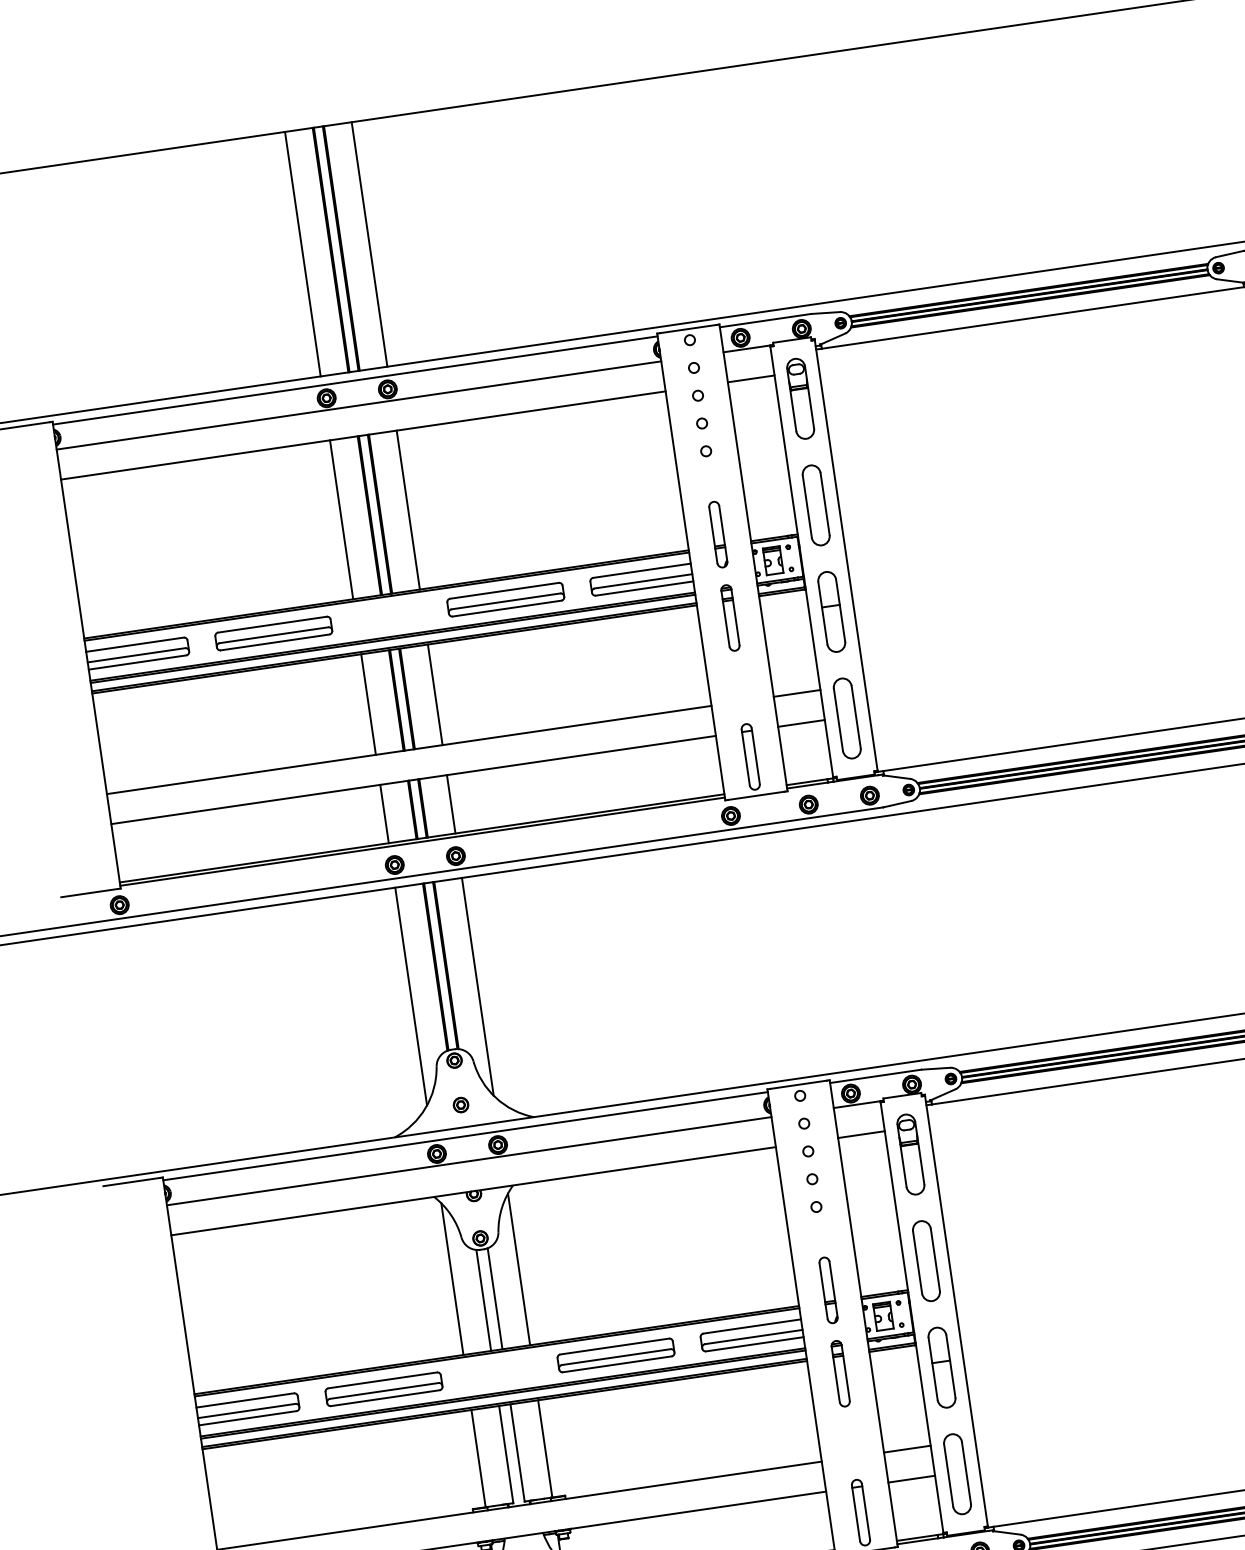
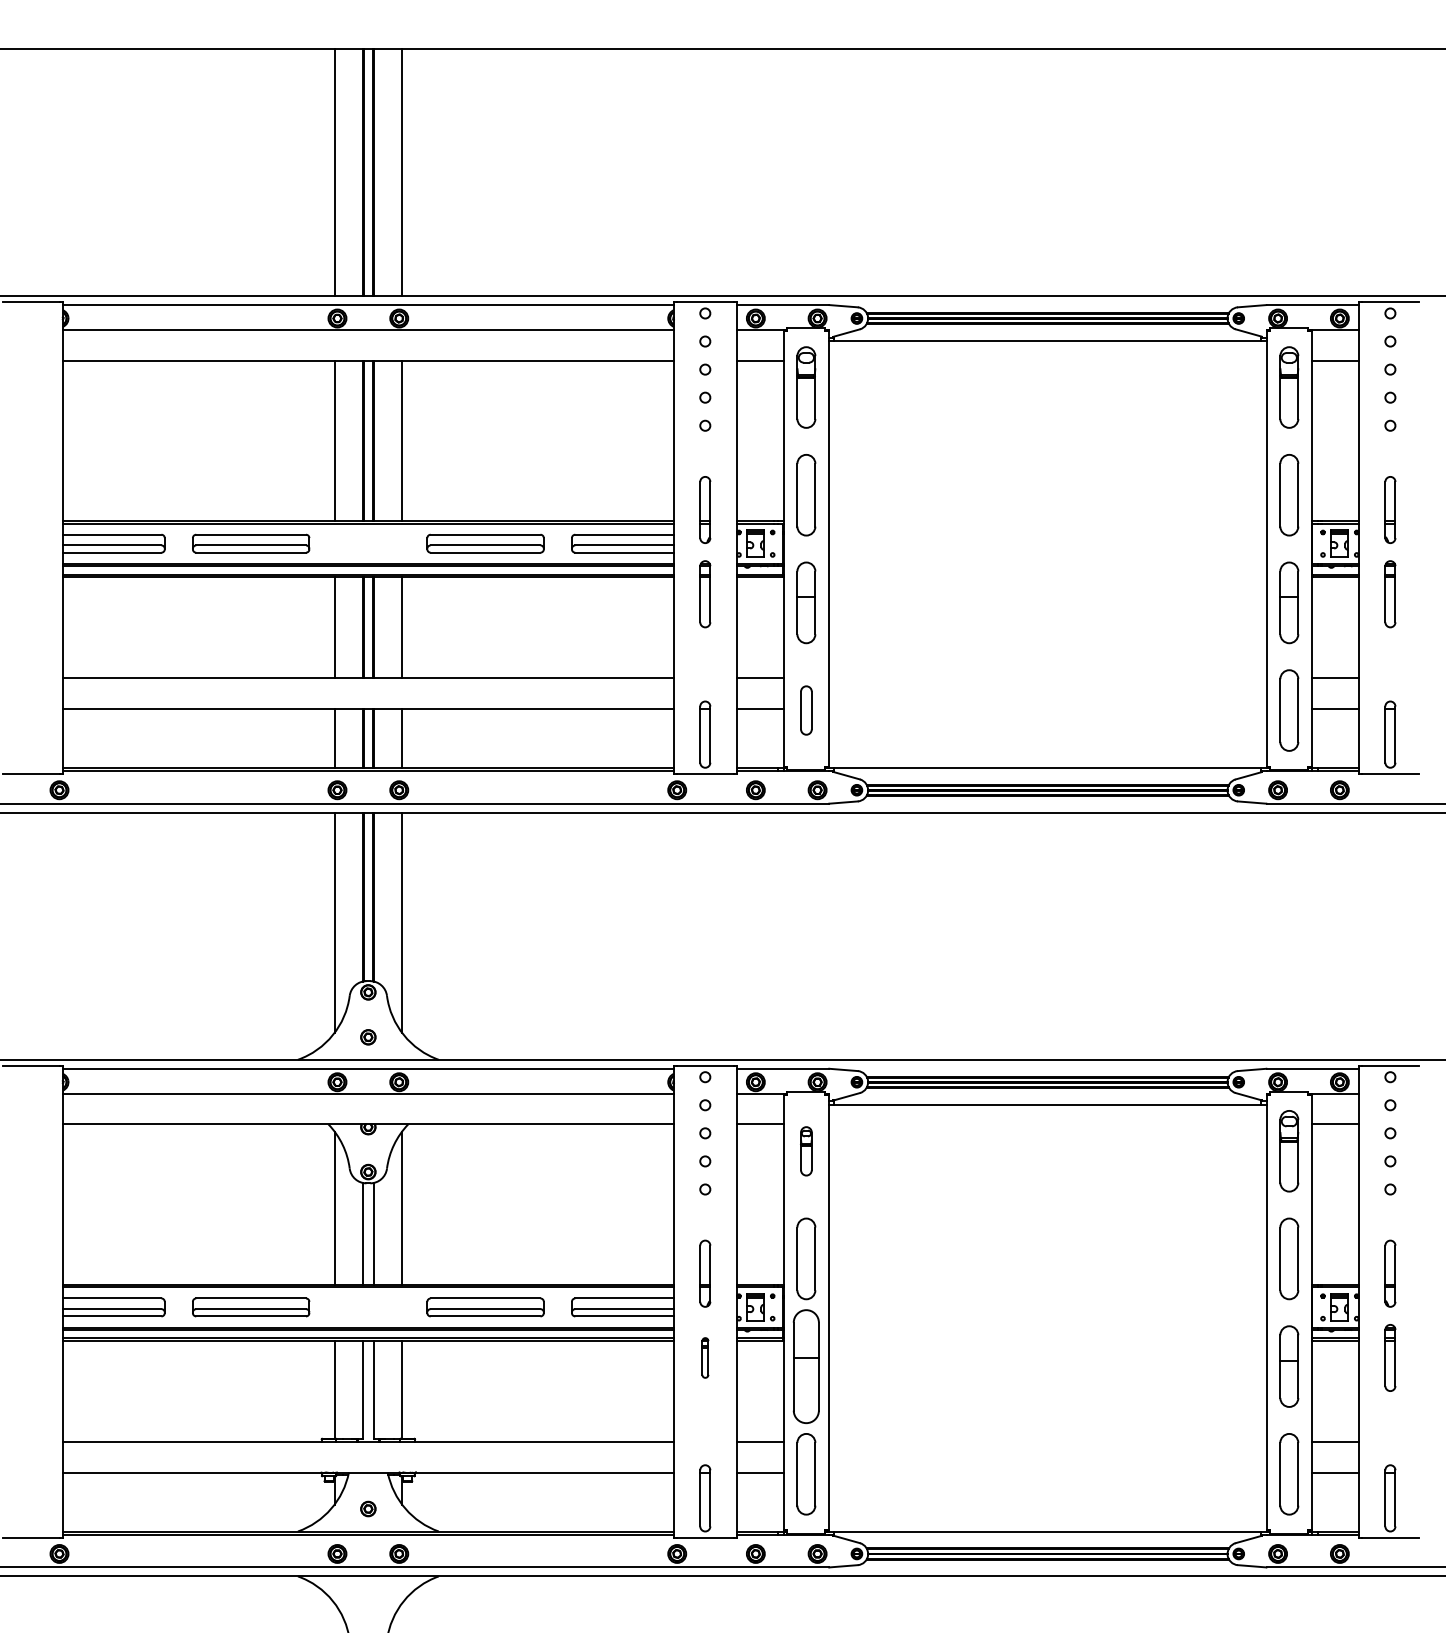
part: (847, 718) -> (806, 710), size x0.6
part: (911, 1154) -> (806, 1151), size x0.6
part: (942, 1367) -> (806, 1366), size x1.4
part: (840, 1373) -> (705, 1357), size x0.6

